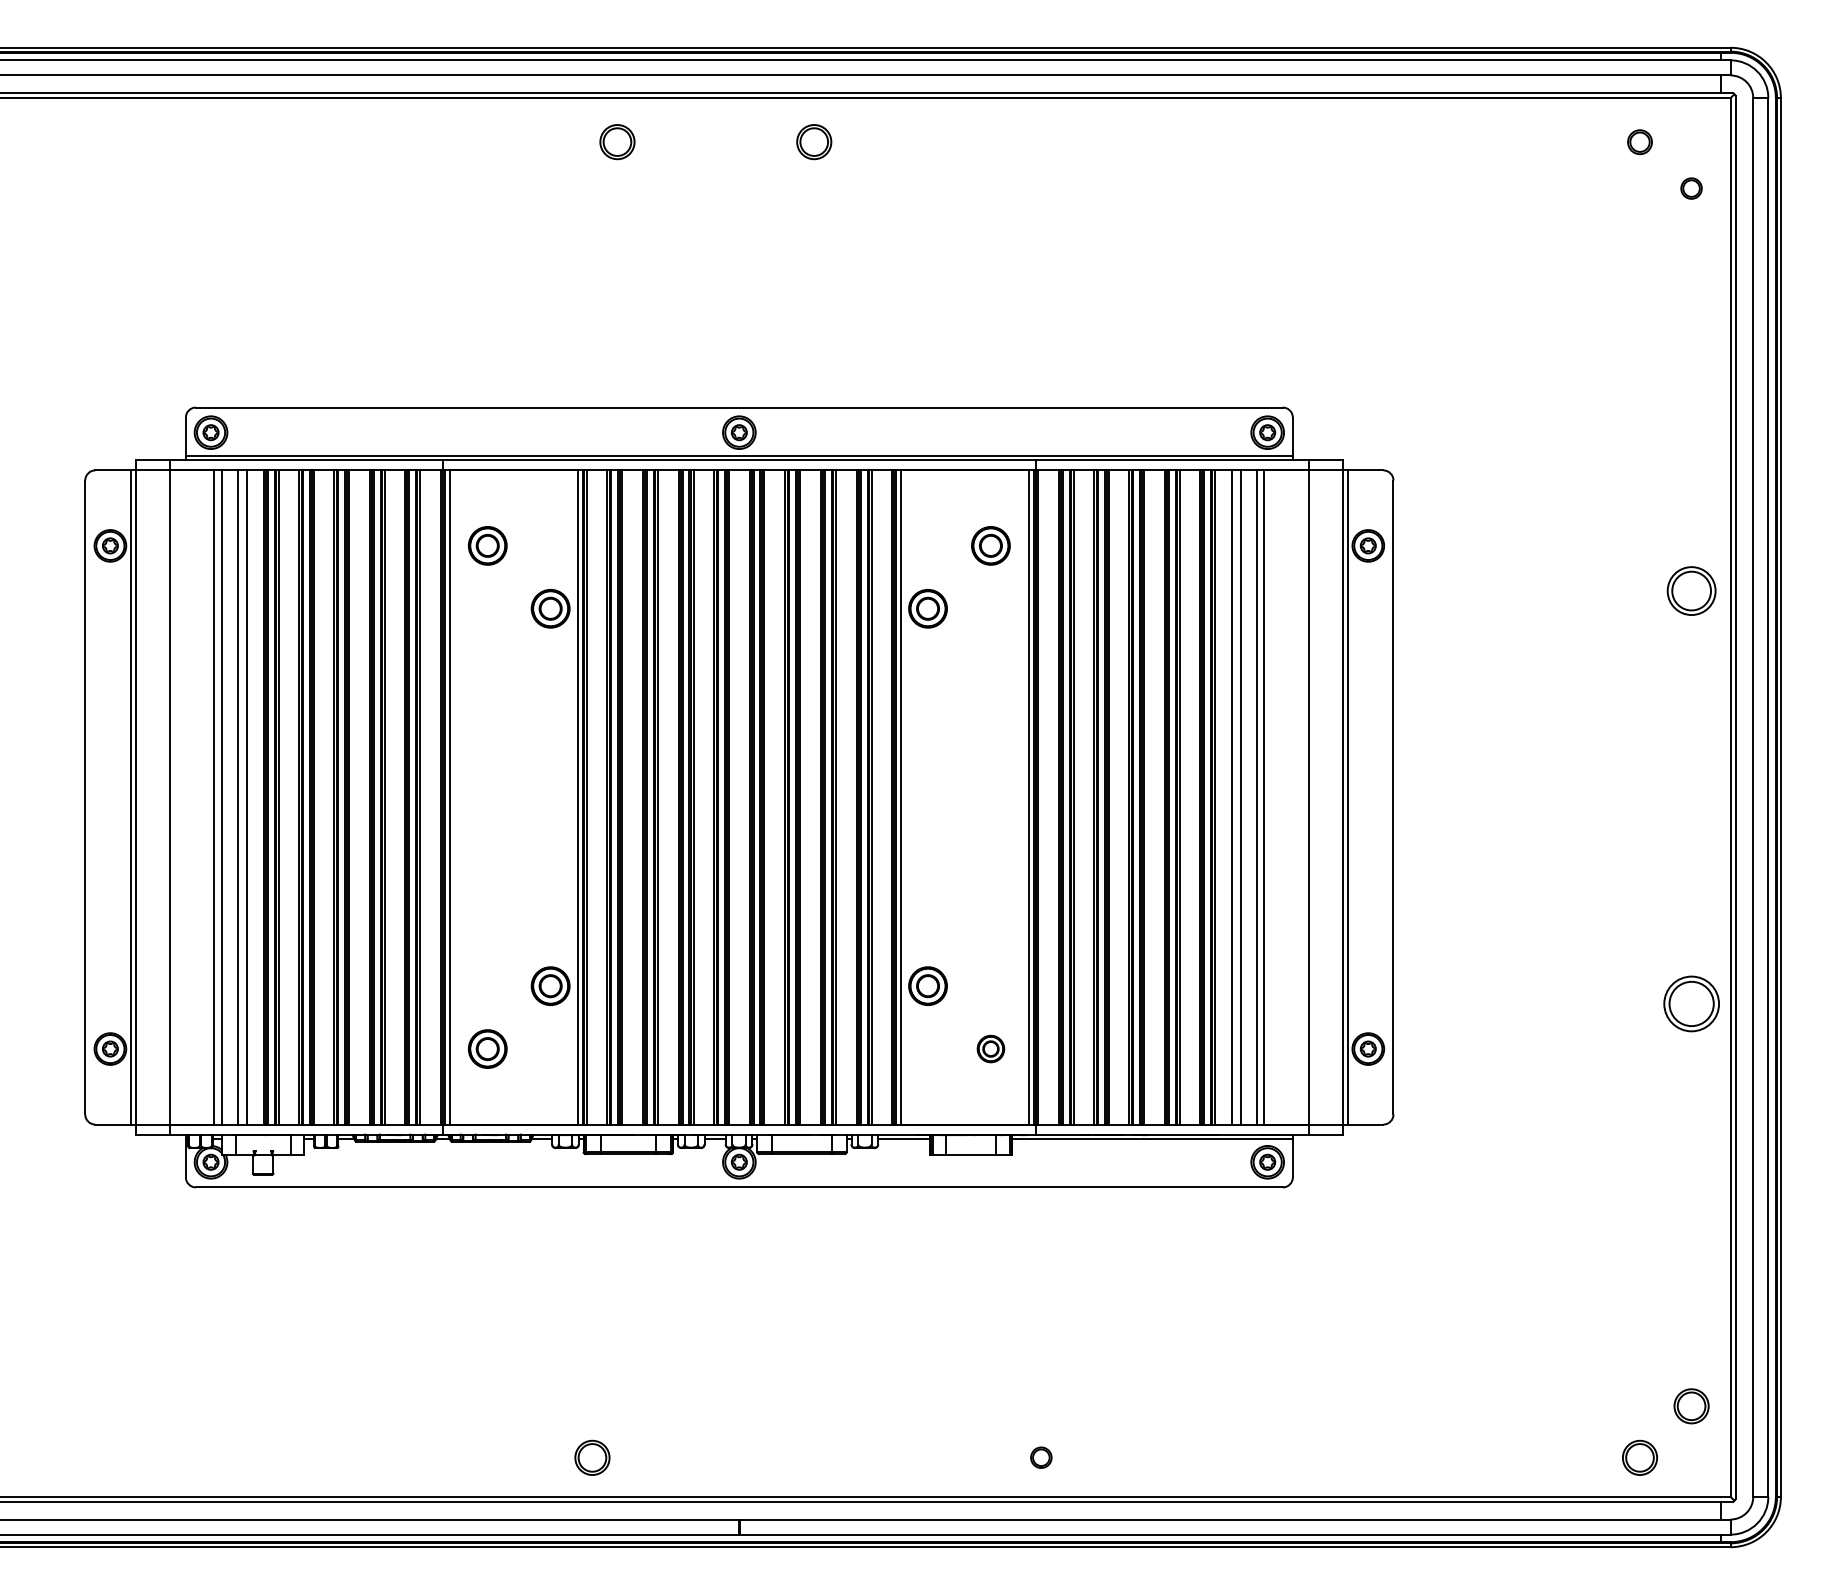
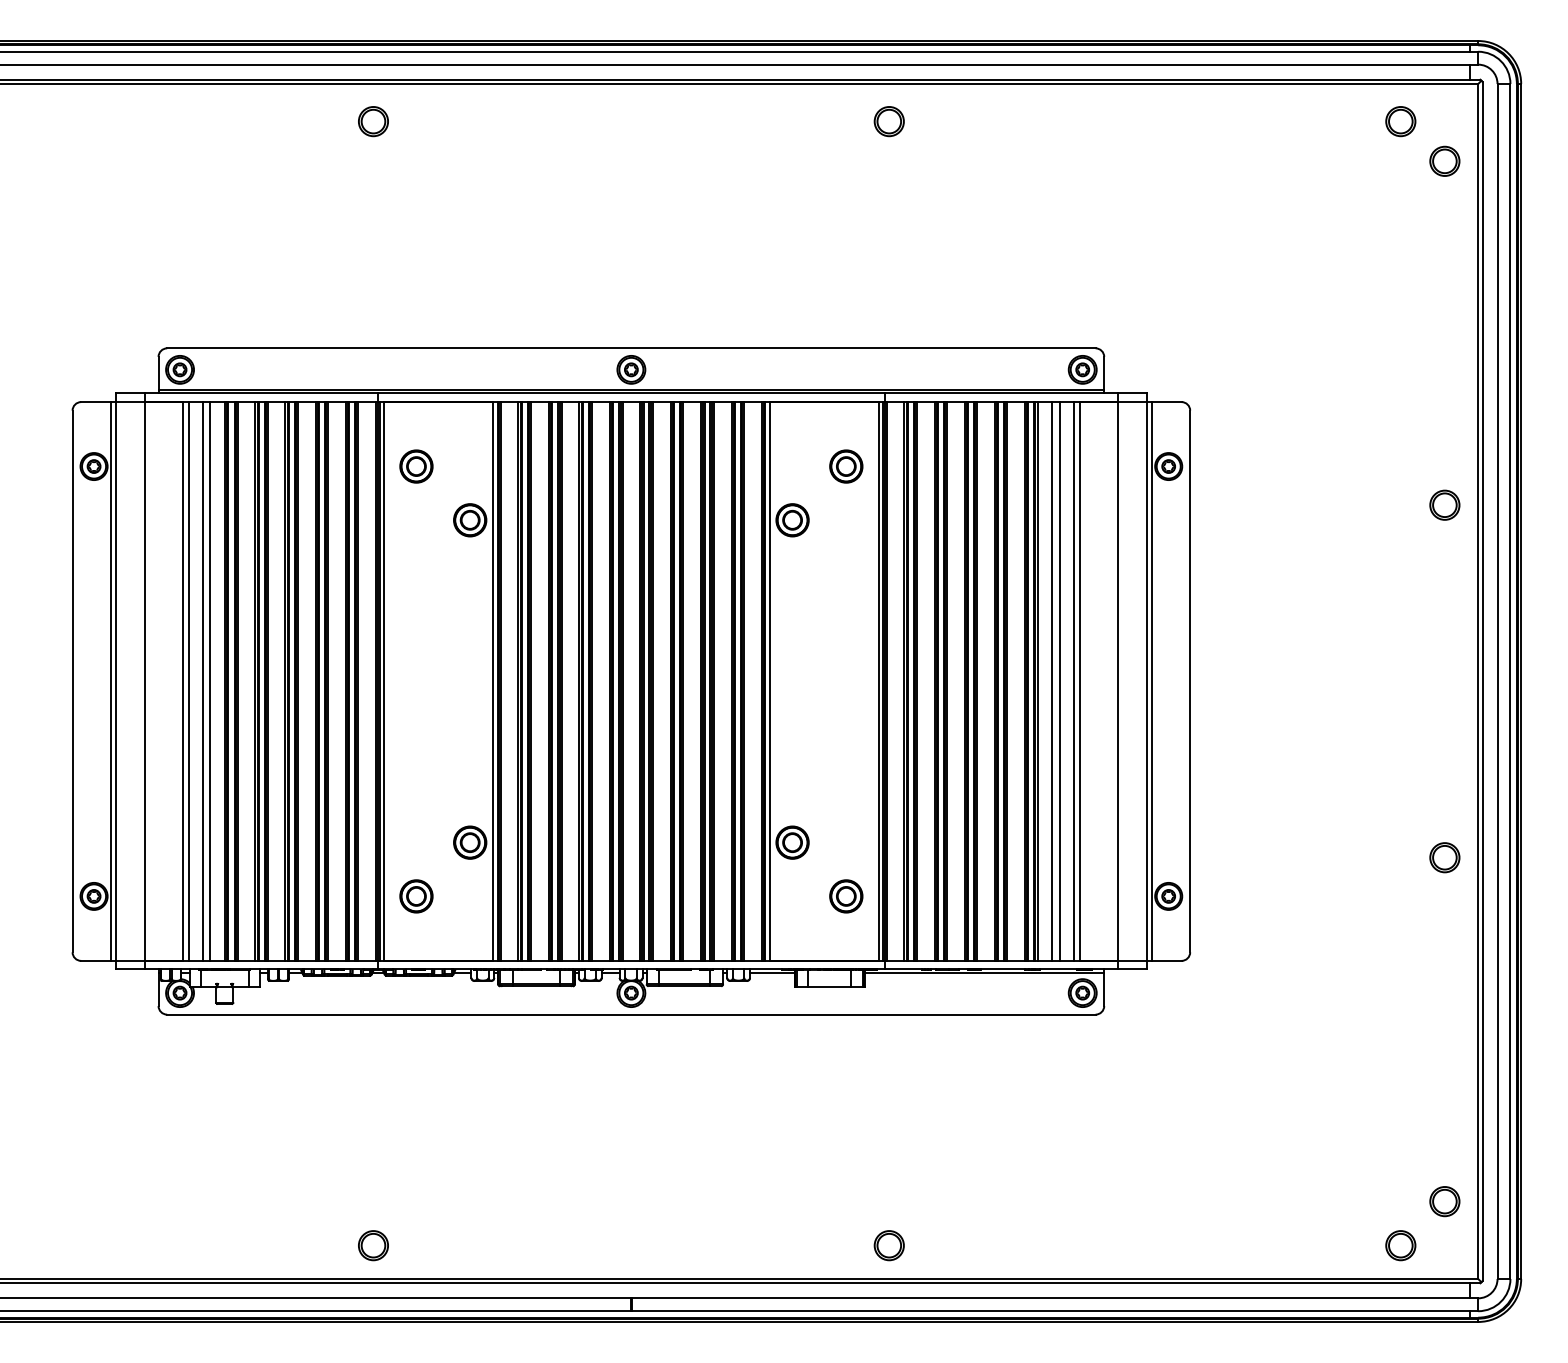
part: (617, 142) -> (373, 121), moved
part: (814, 142) -> (889, 121), moved
part: (1639, 142) -> (1400, 121), size x1.43
part: (1691, 188) -> (1444, 161), size x1.67
part: (1691, 591) -> (1444, 505), size x0.71
part: (1691, 1003) -> (1444, 857), size x0.62
part: (990, 1048) -> (845, 895), size x1.43
part: (592, 1457) -> (373, 1245), moved
part: (1041, 1457) -> (889, 1245), size x1.67

